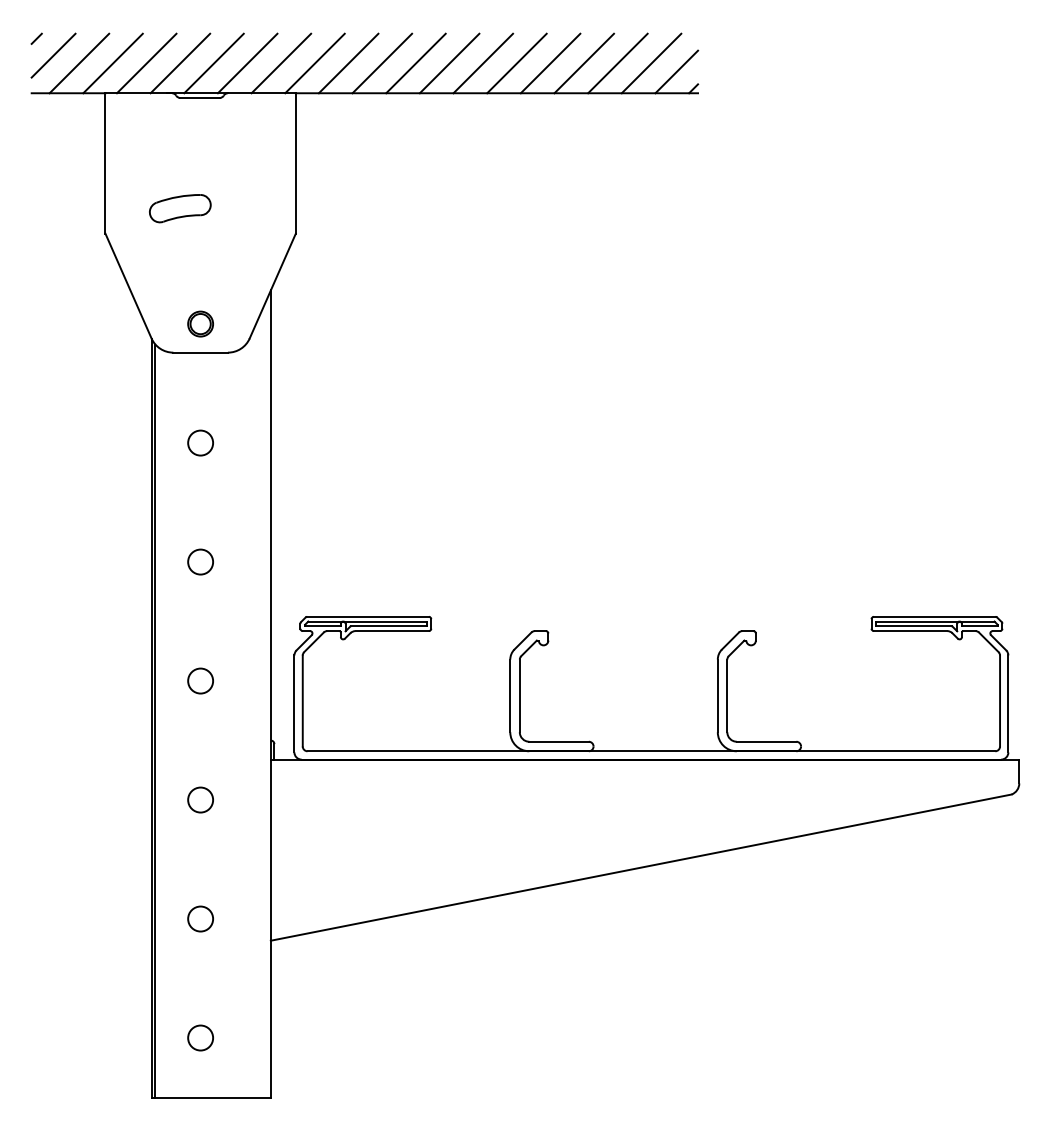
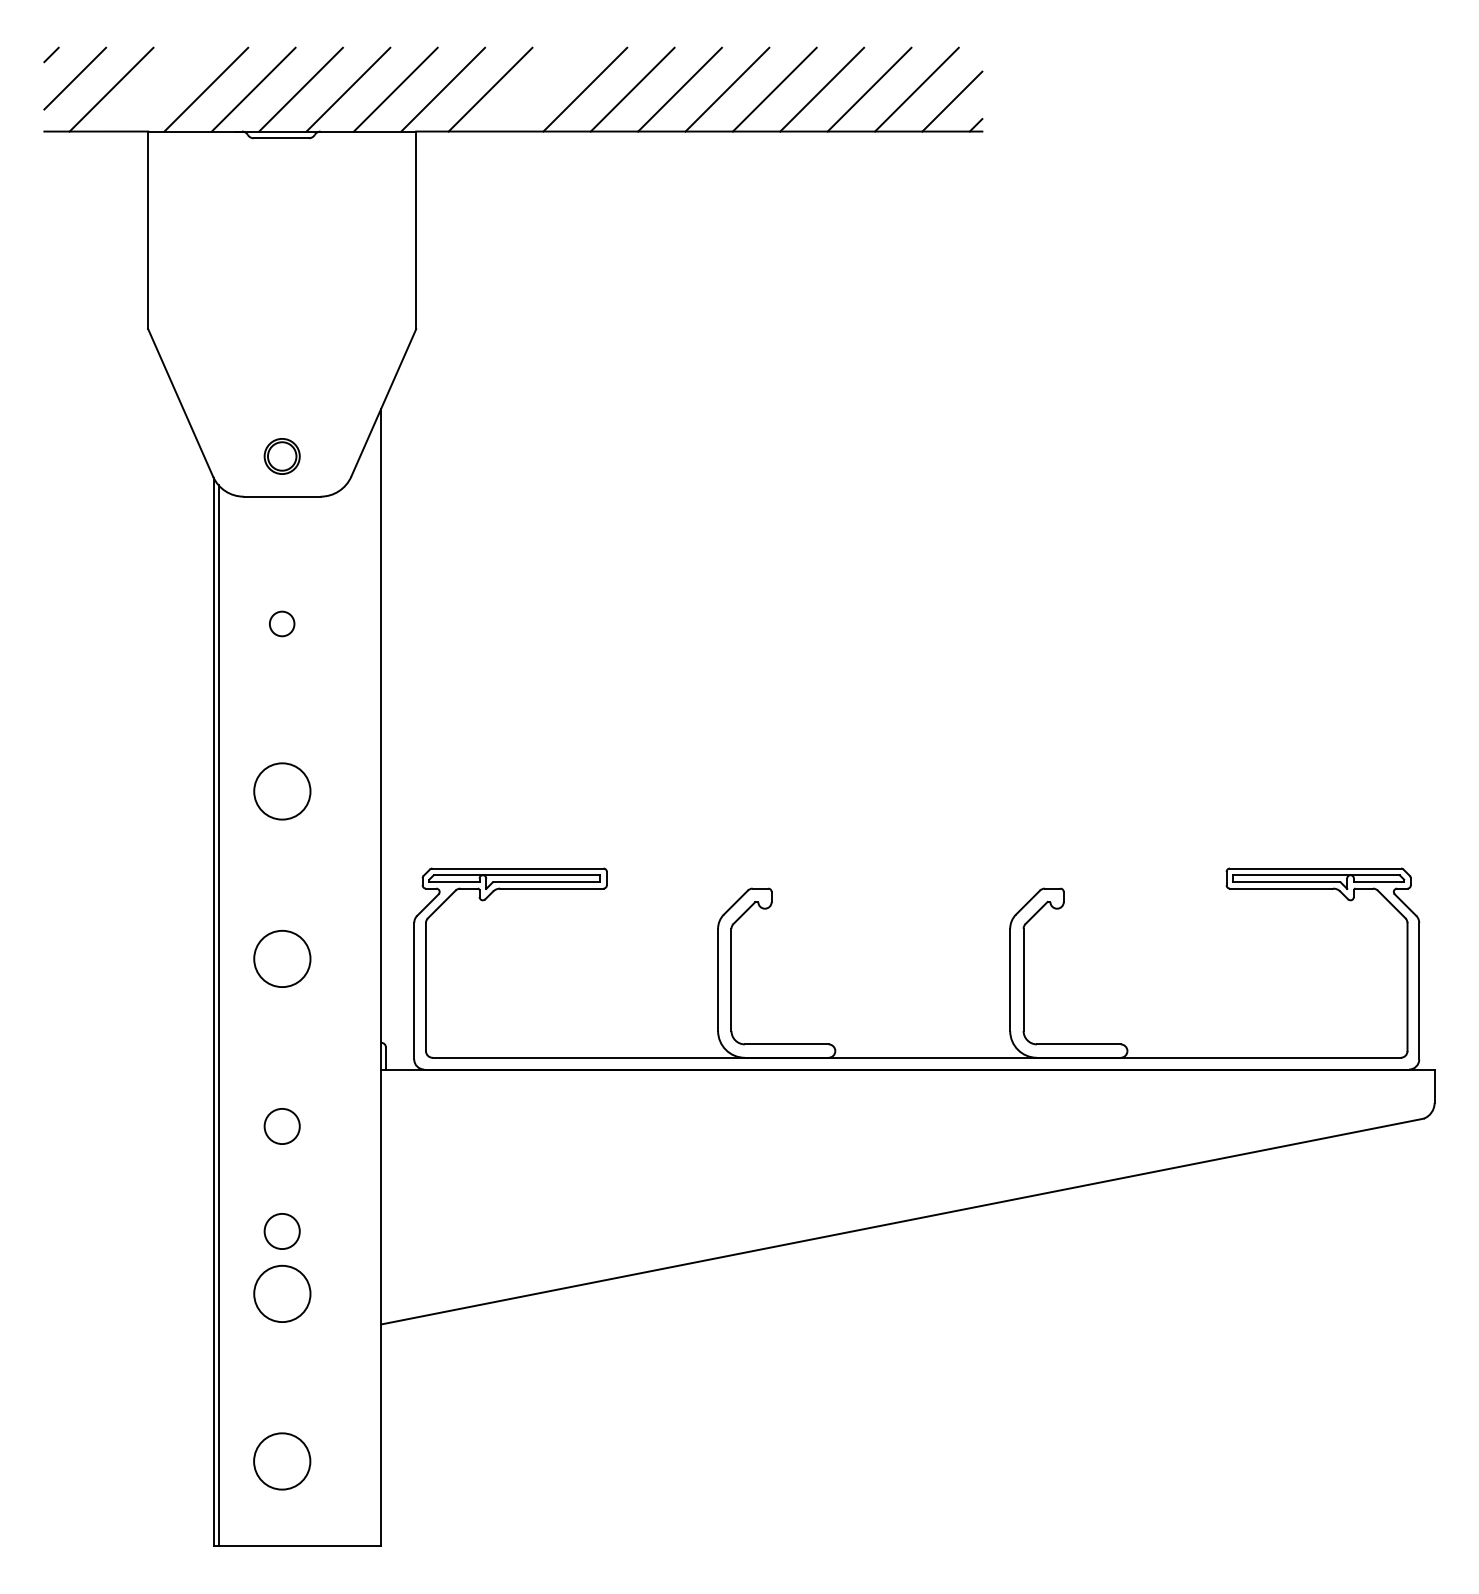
line: (112, 63) -> (158, 89), removed
line: (381, 63) -> (537, 89), removed
part: (180, 208) -> (253, 293), removed
circle: (200, 442) -> (281, 623), size x0.7
circle: (200, 562) -> (281, 791), size x1.6
circle: (200, 680) -> (281, 958), size x1.6
circle: (200, 874) -> (281, 1231), added
circle: (200, 918) -> (281, 1293), size x1.6
circle: (200, 1038) -> (281, 1461), size x1.6

